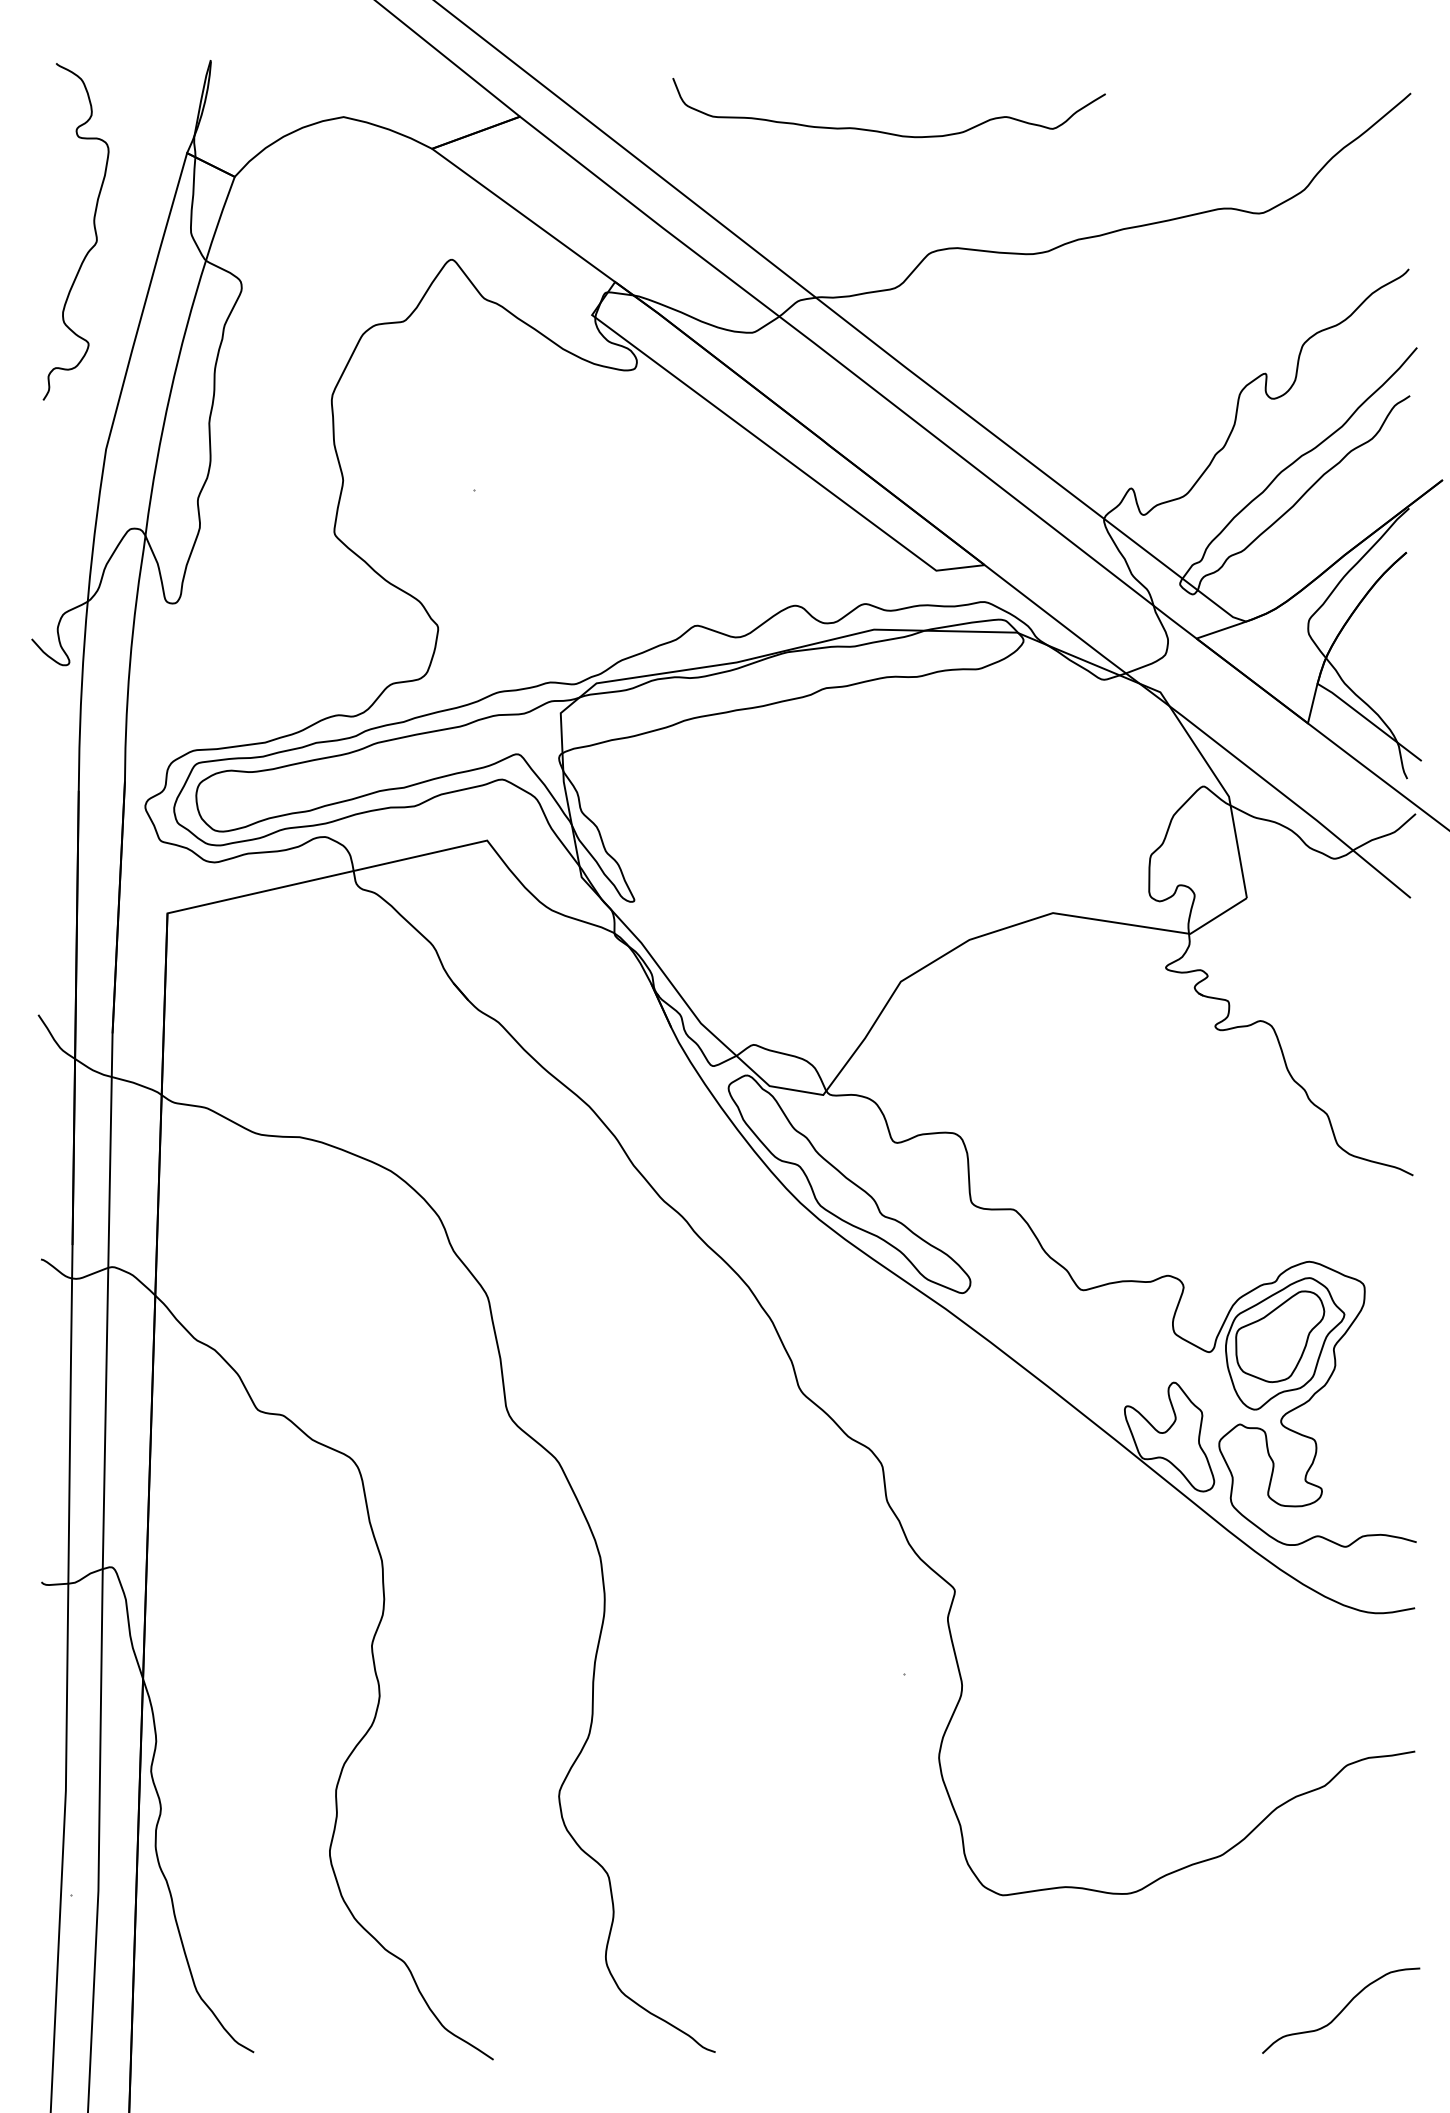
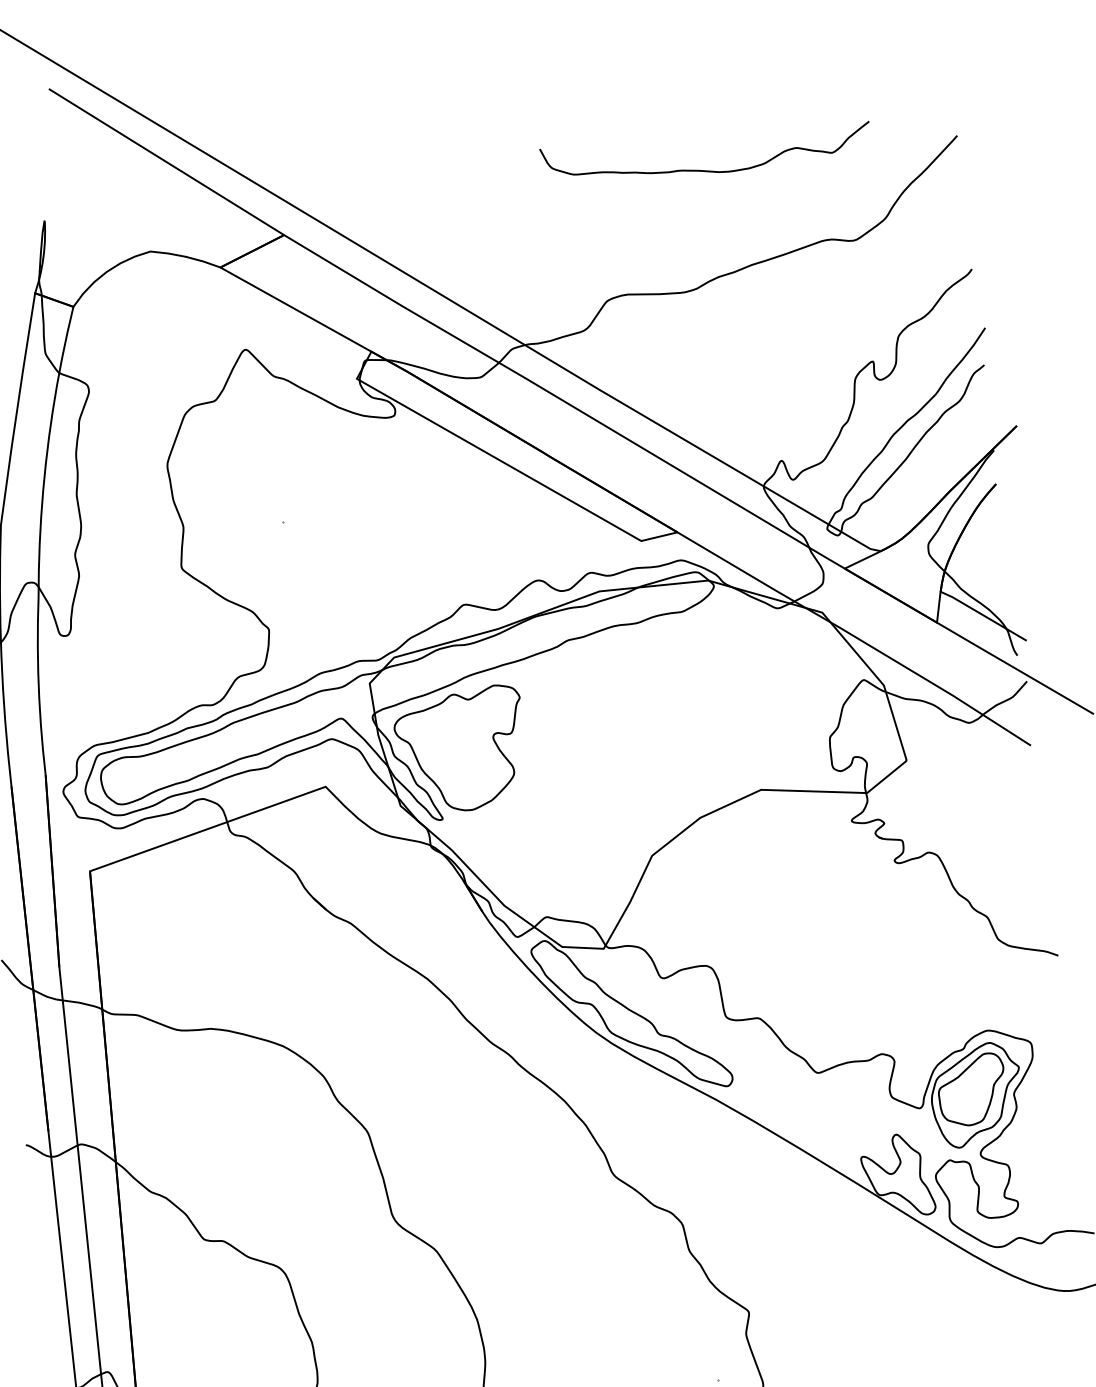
curve: (884, 131) -> (705, 170), moved
part: (669, 814) -> (461, 750), added

